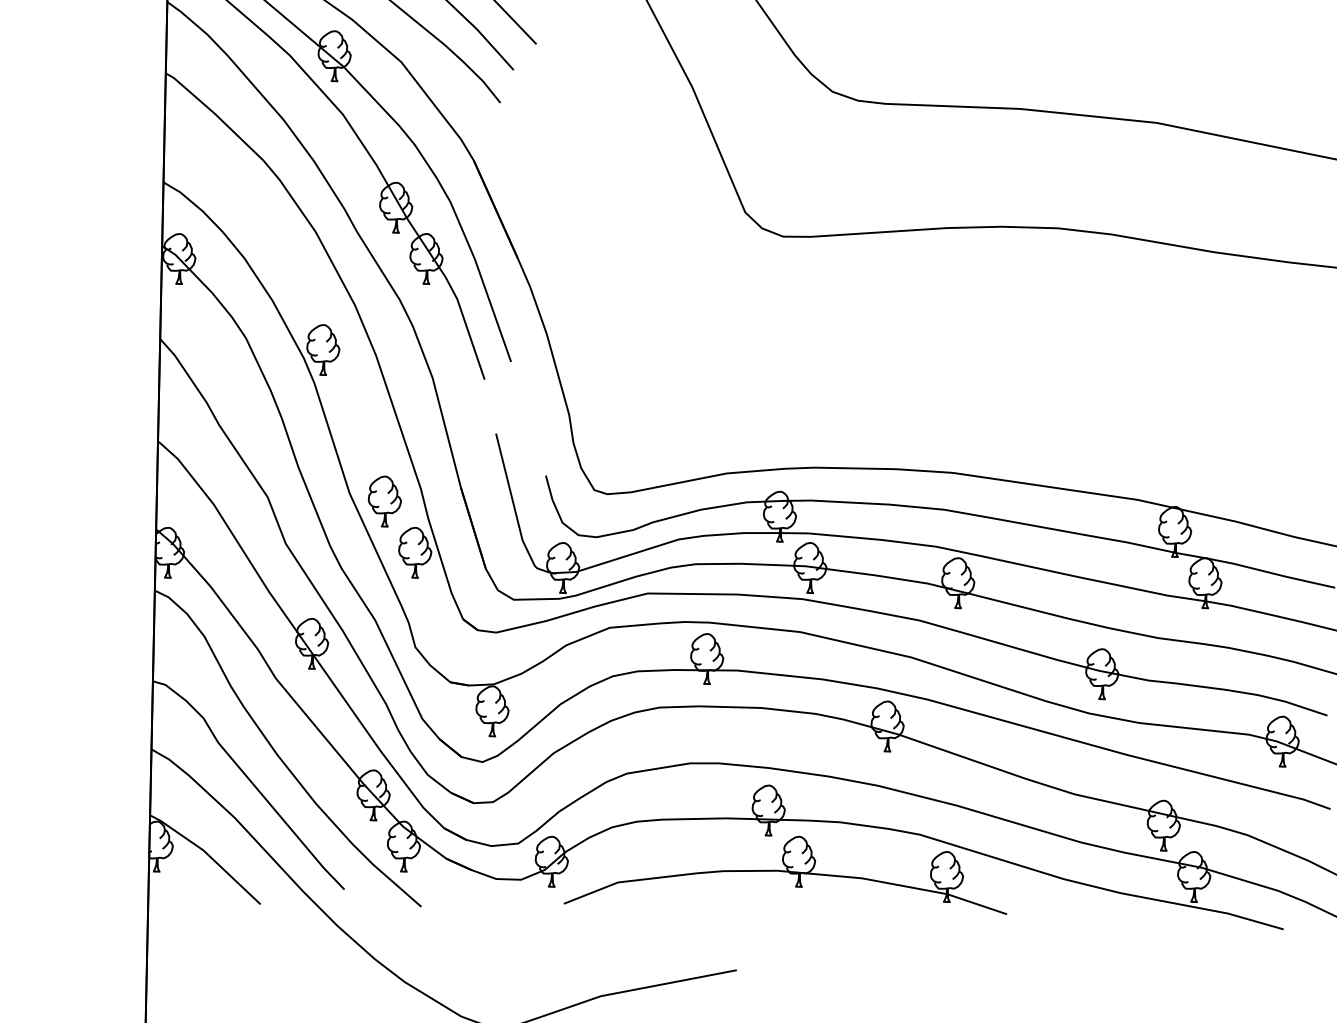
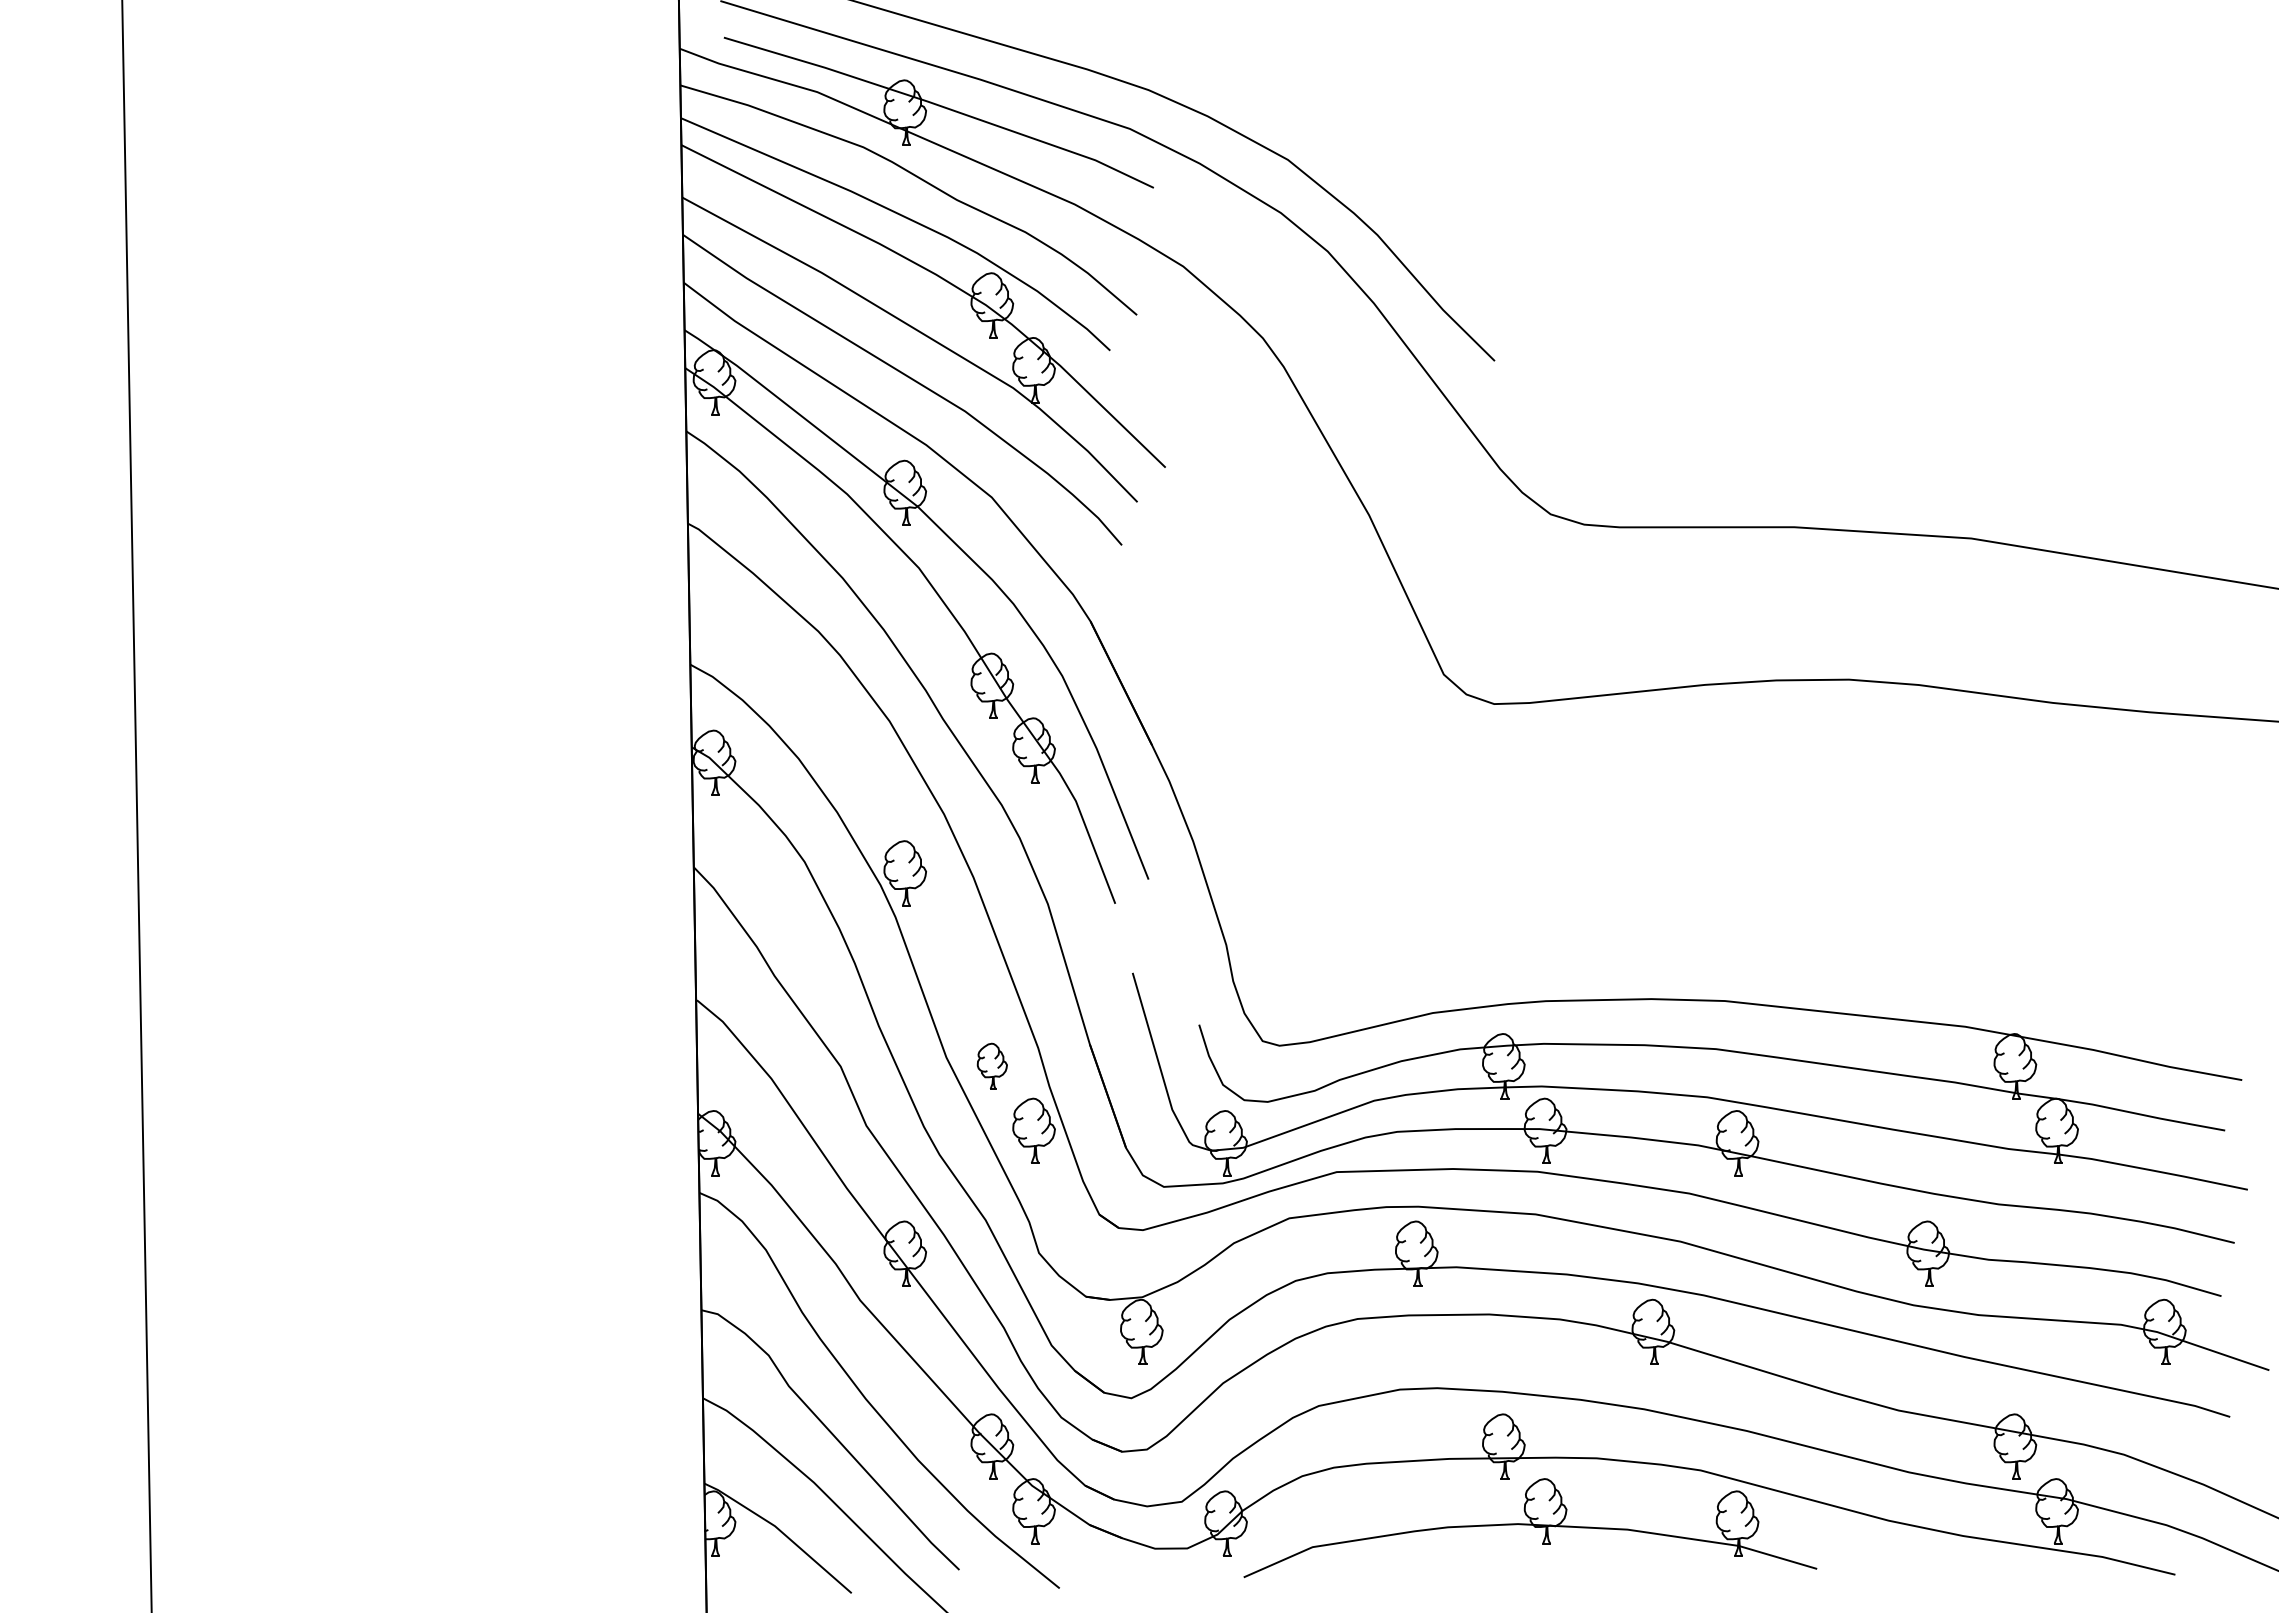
part: (384, 501) -> (992, 1066), size x0.7

